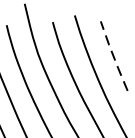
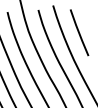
line: (112, 55) -> (78, 32), dashed -> solid

